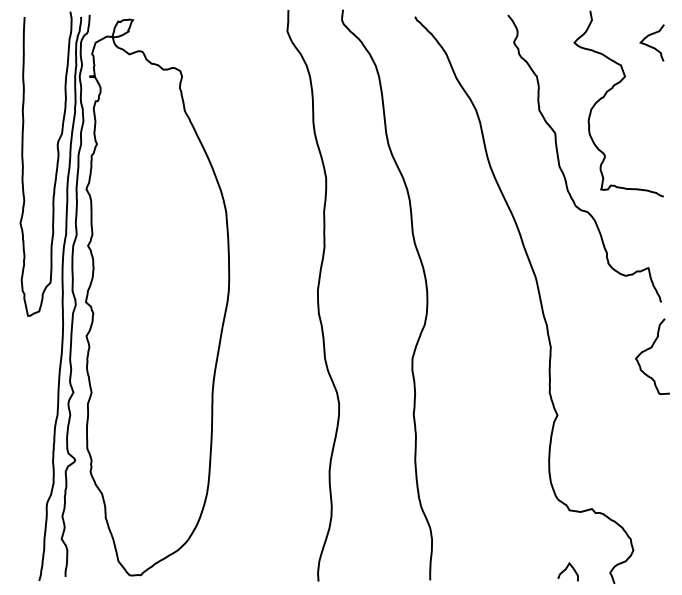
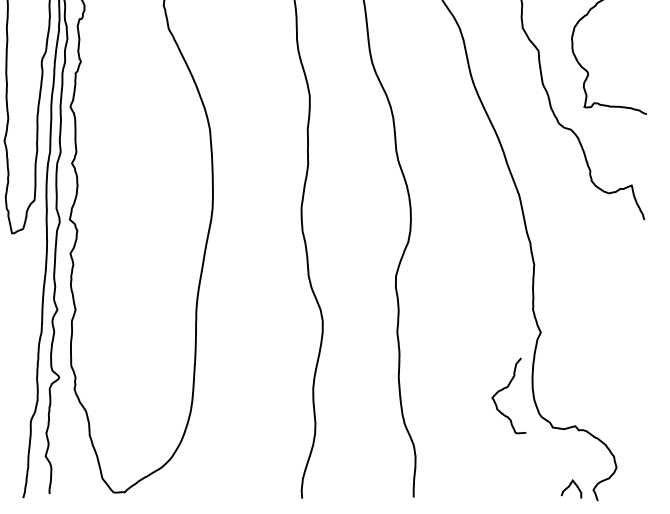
curve: (650, 349) -> (506, 388), moved
curve: (566, 569) -> (569, 486), moved

